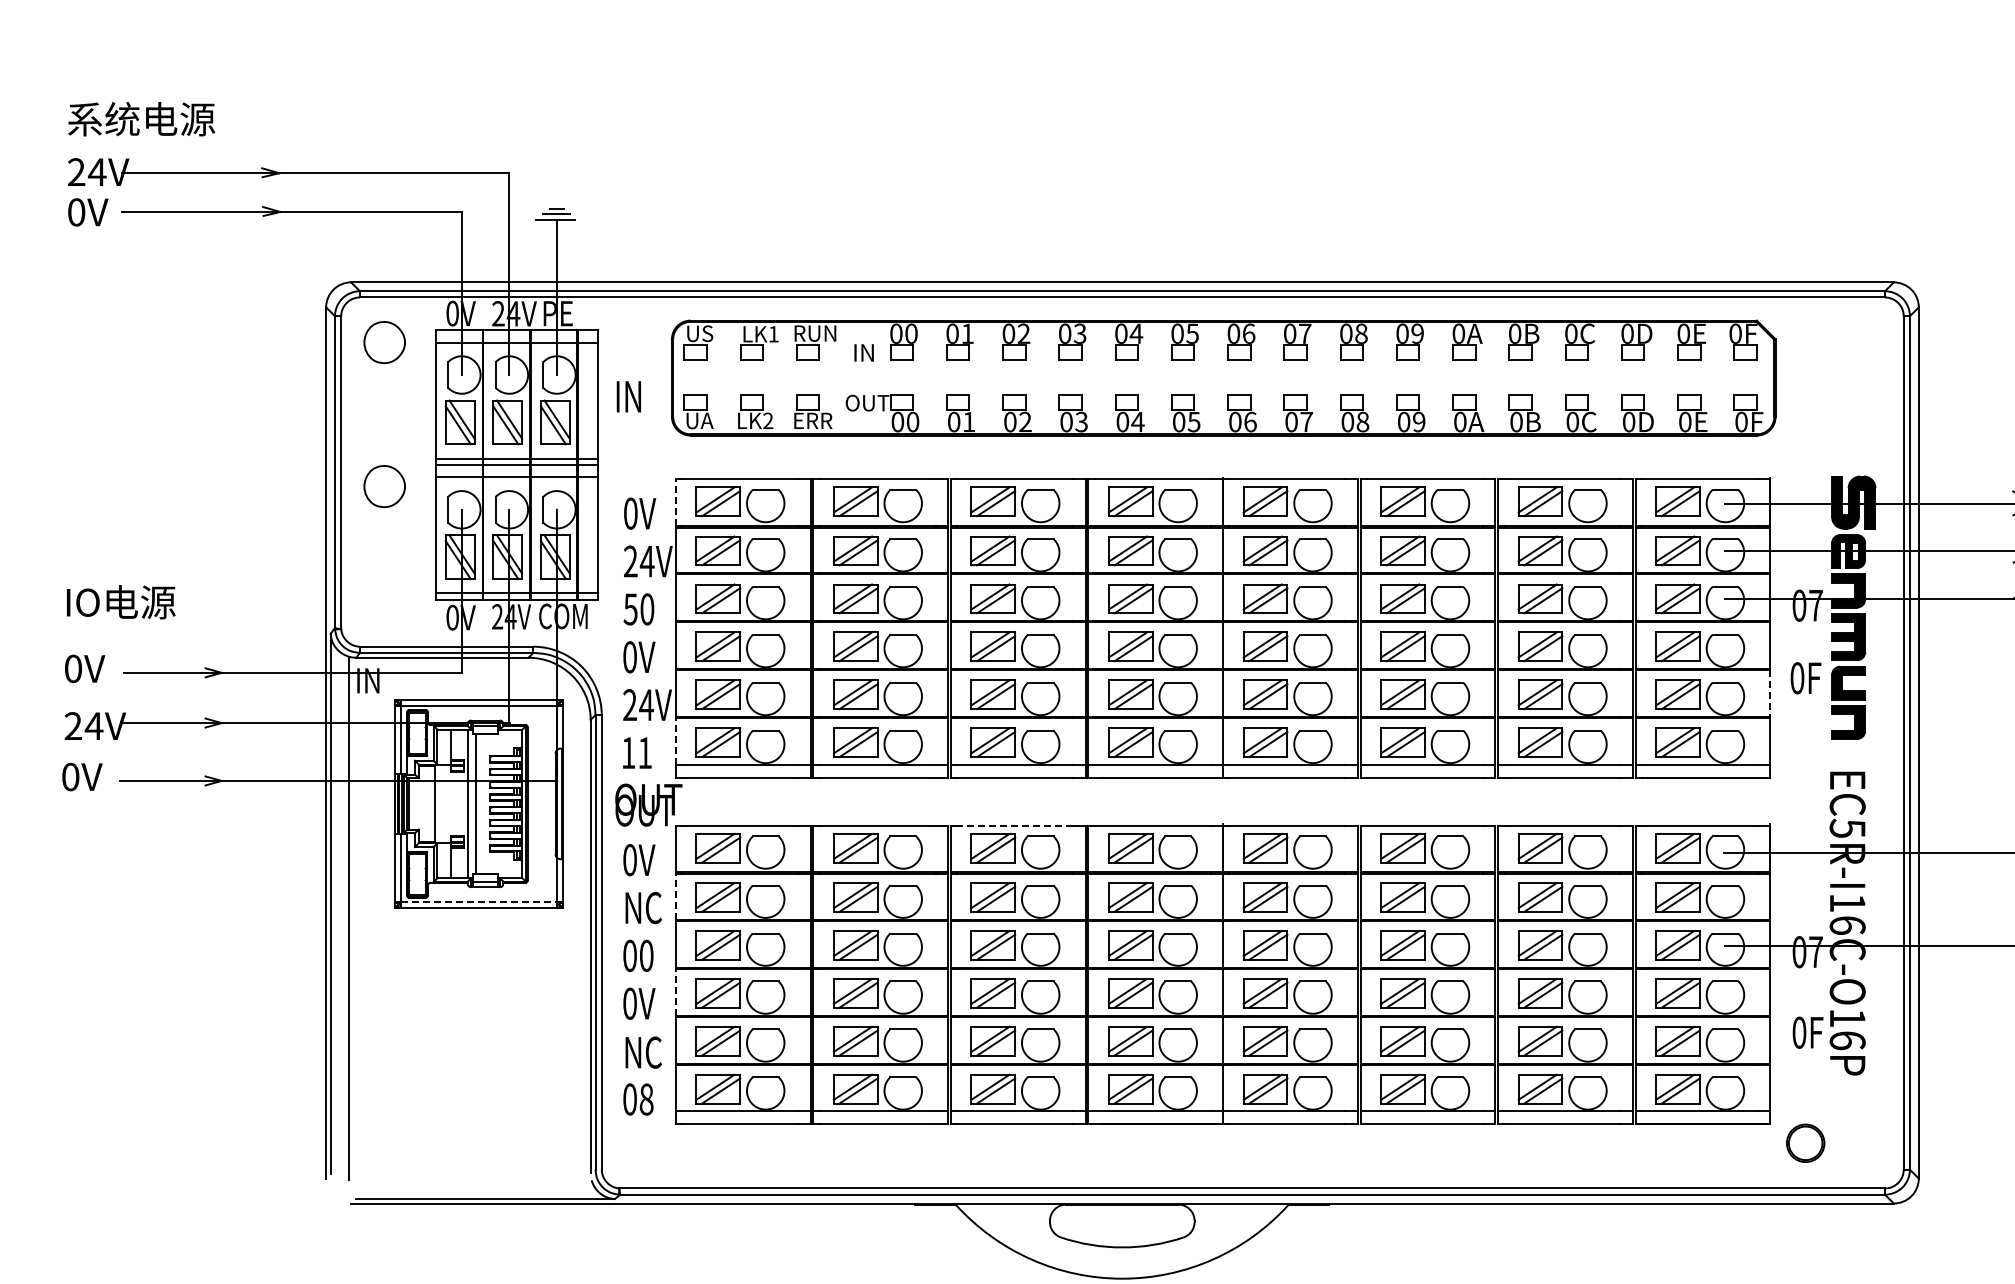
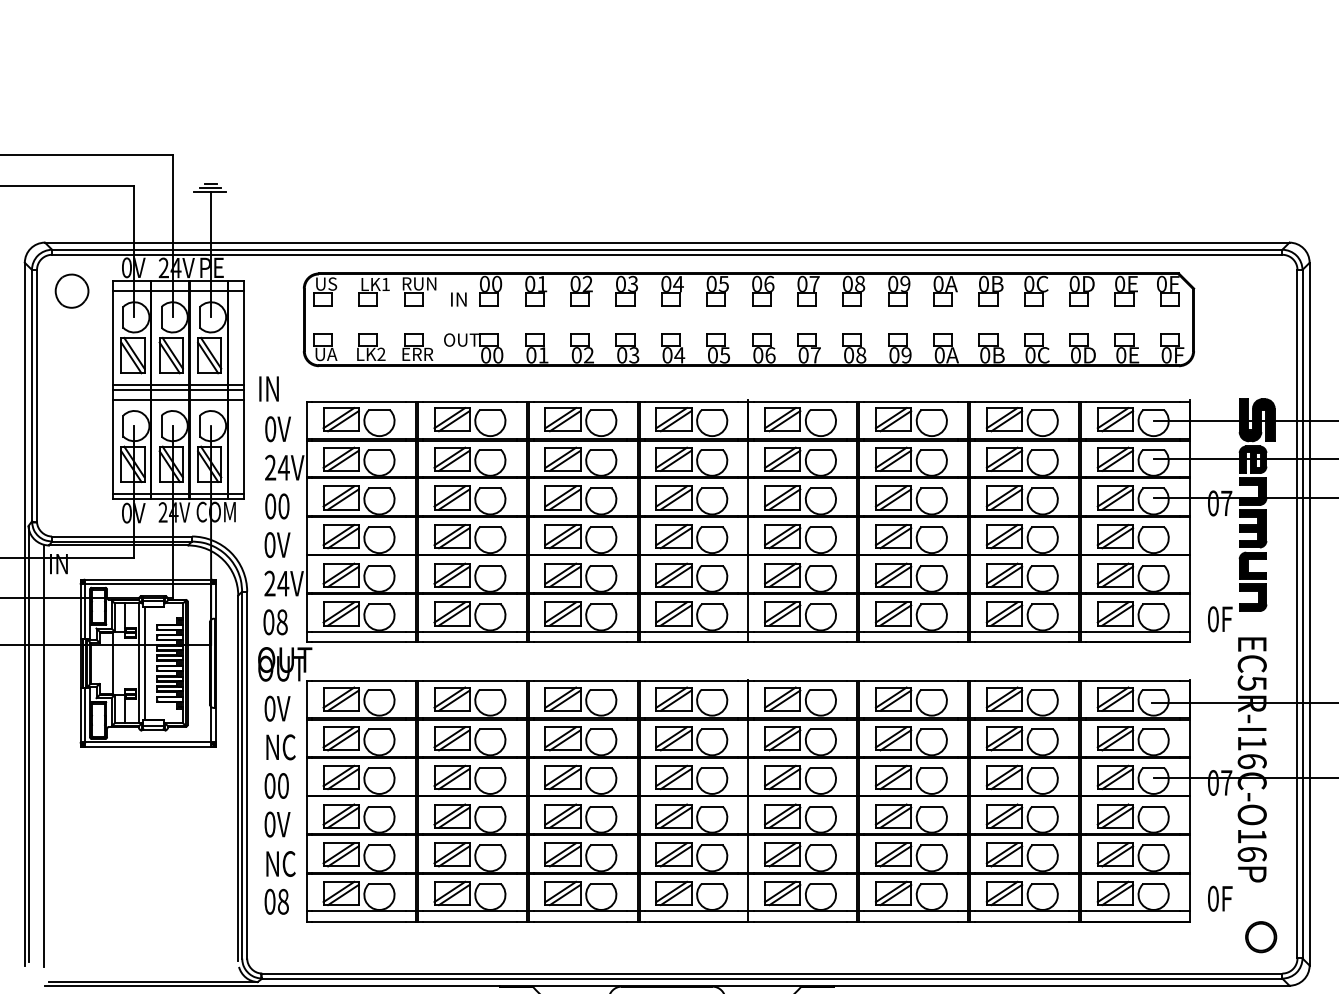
text: (628, 396) -> (268, 388), moved
part: (384, 486) -> (71, 407), removed
line: (675, 501) -> (306, 419), dashed -> solid
text: (630, 609) -> (270, 506), 50 -> 00
text: (1805, 678) -> (1219, 619), moved
line: (1770, 694) -> (1190, 575), dashed -> solid
line: (675, 741) -> (306, 613), dashed -> solid
text: (637, 752) -> (276, 621), 11 -> 08
line: (1014, 825) -> (580, 680), dashed -> solid
line: (675, 897) -> (306, 738), dashed -> solid
line: (479, 902) -> (148, 742), dashed -> solid
line: (675, 991) -> (306, 814), dashed -> solid
text: (1807, 1032) -> (1219, 898), moved
part: (1805, 1142) -> (1260, 936), moved

